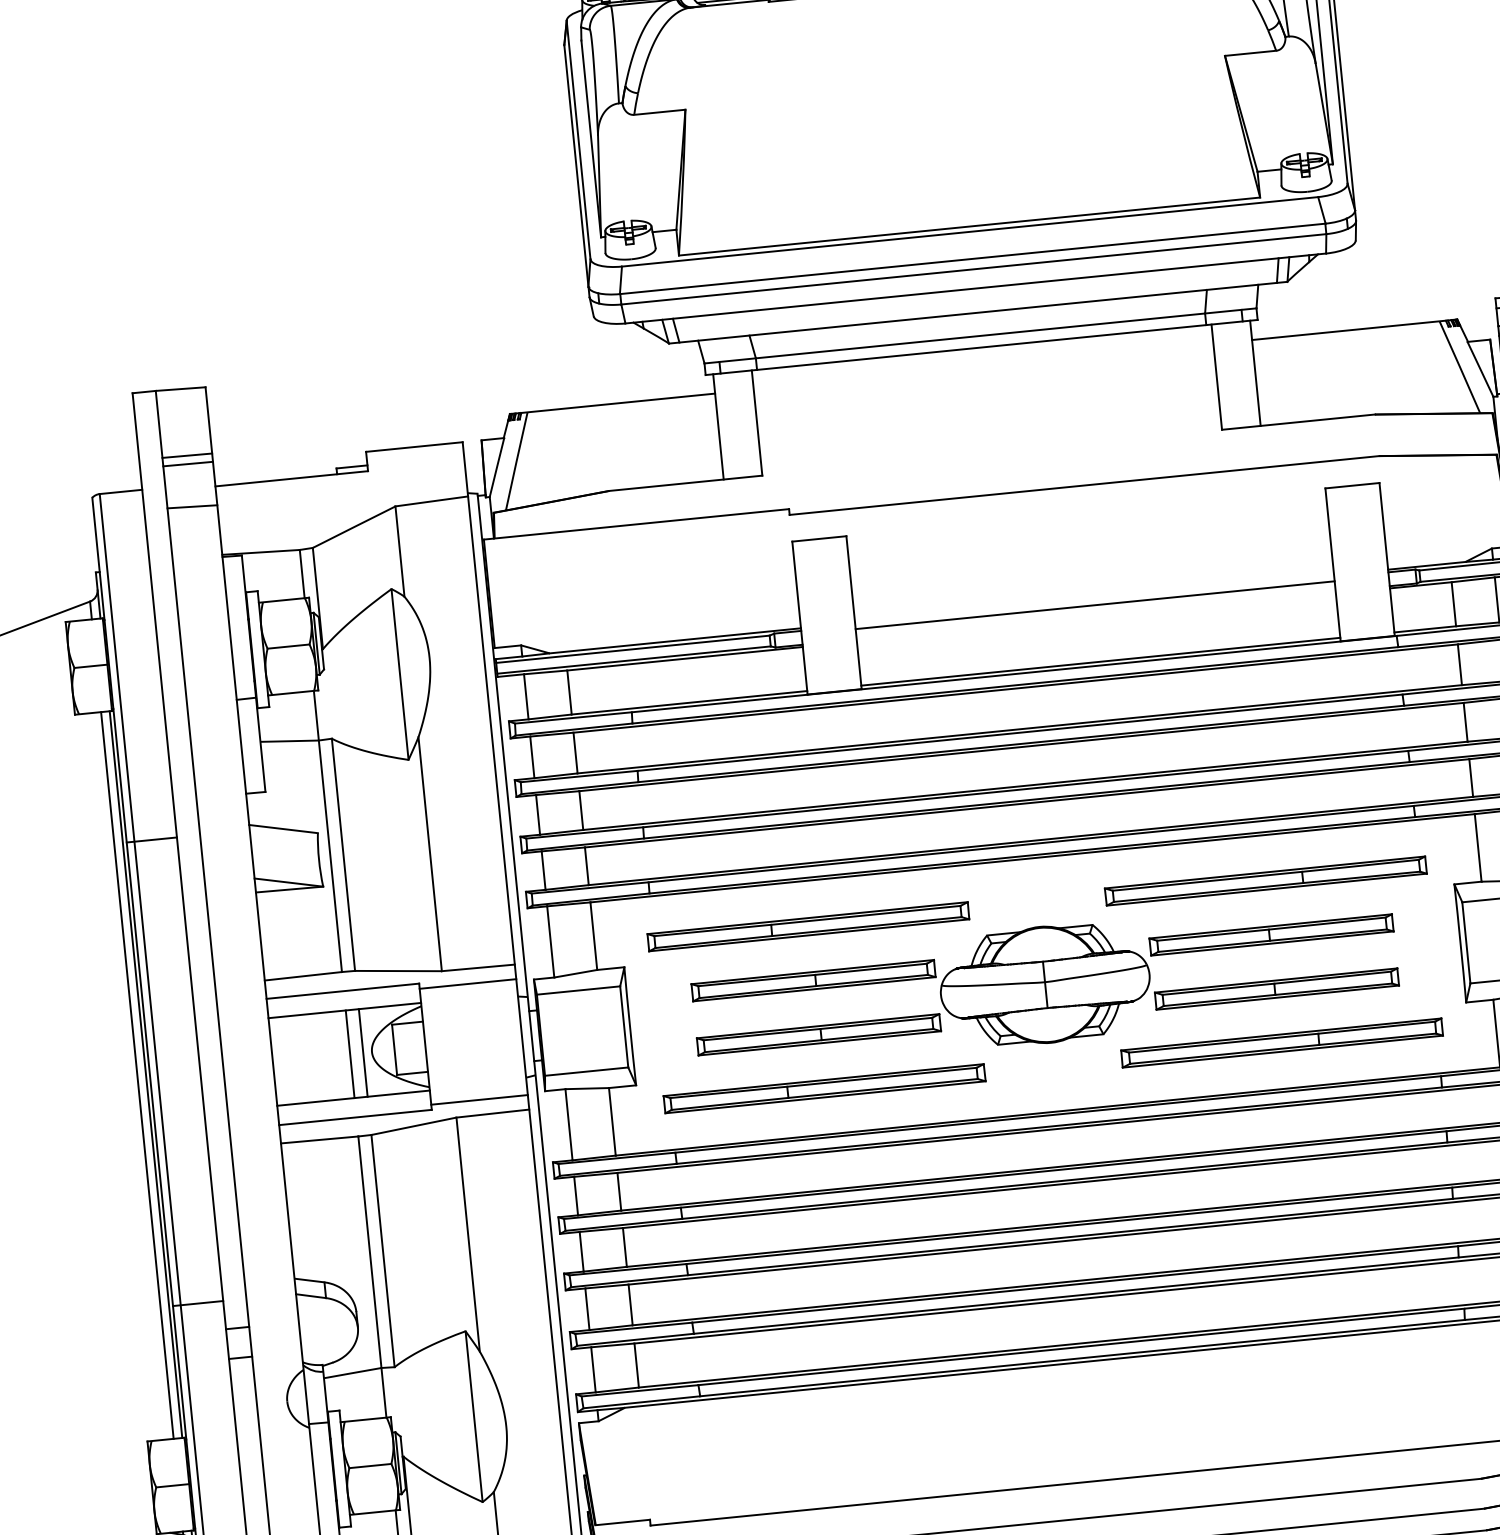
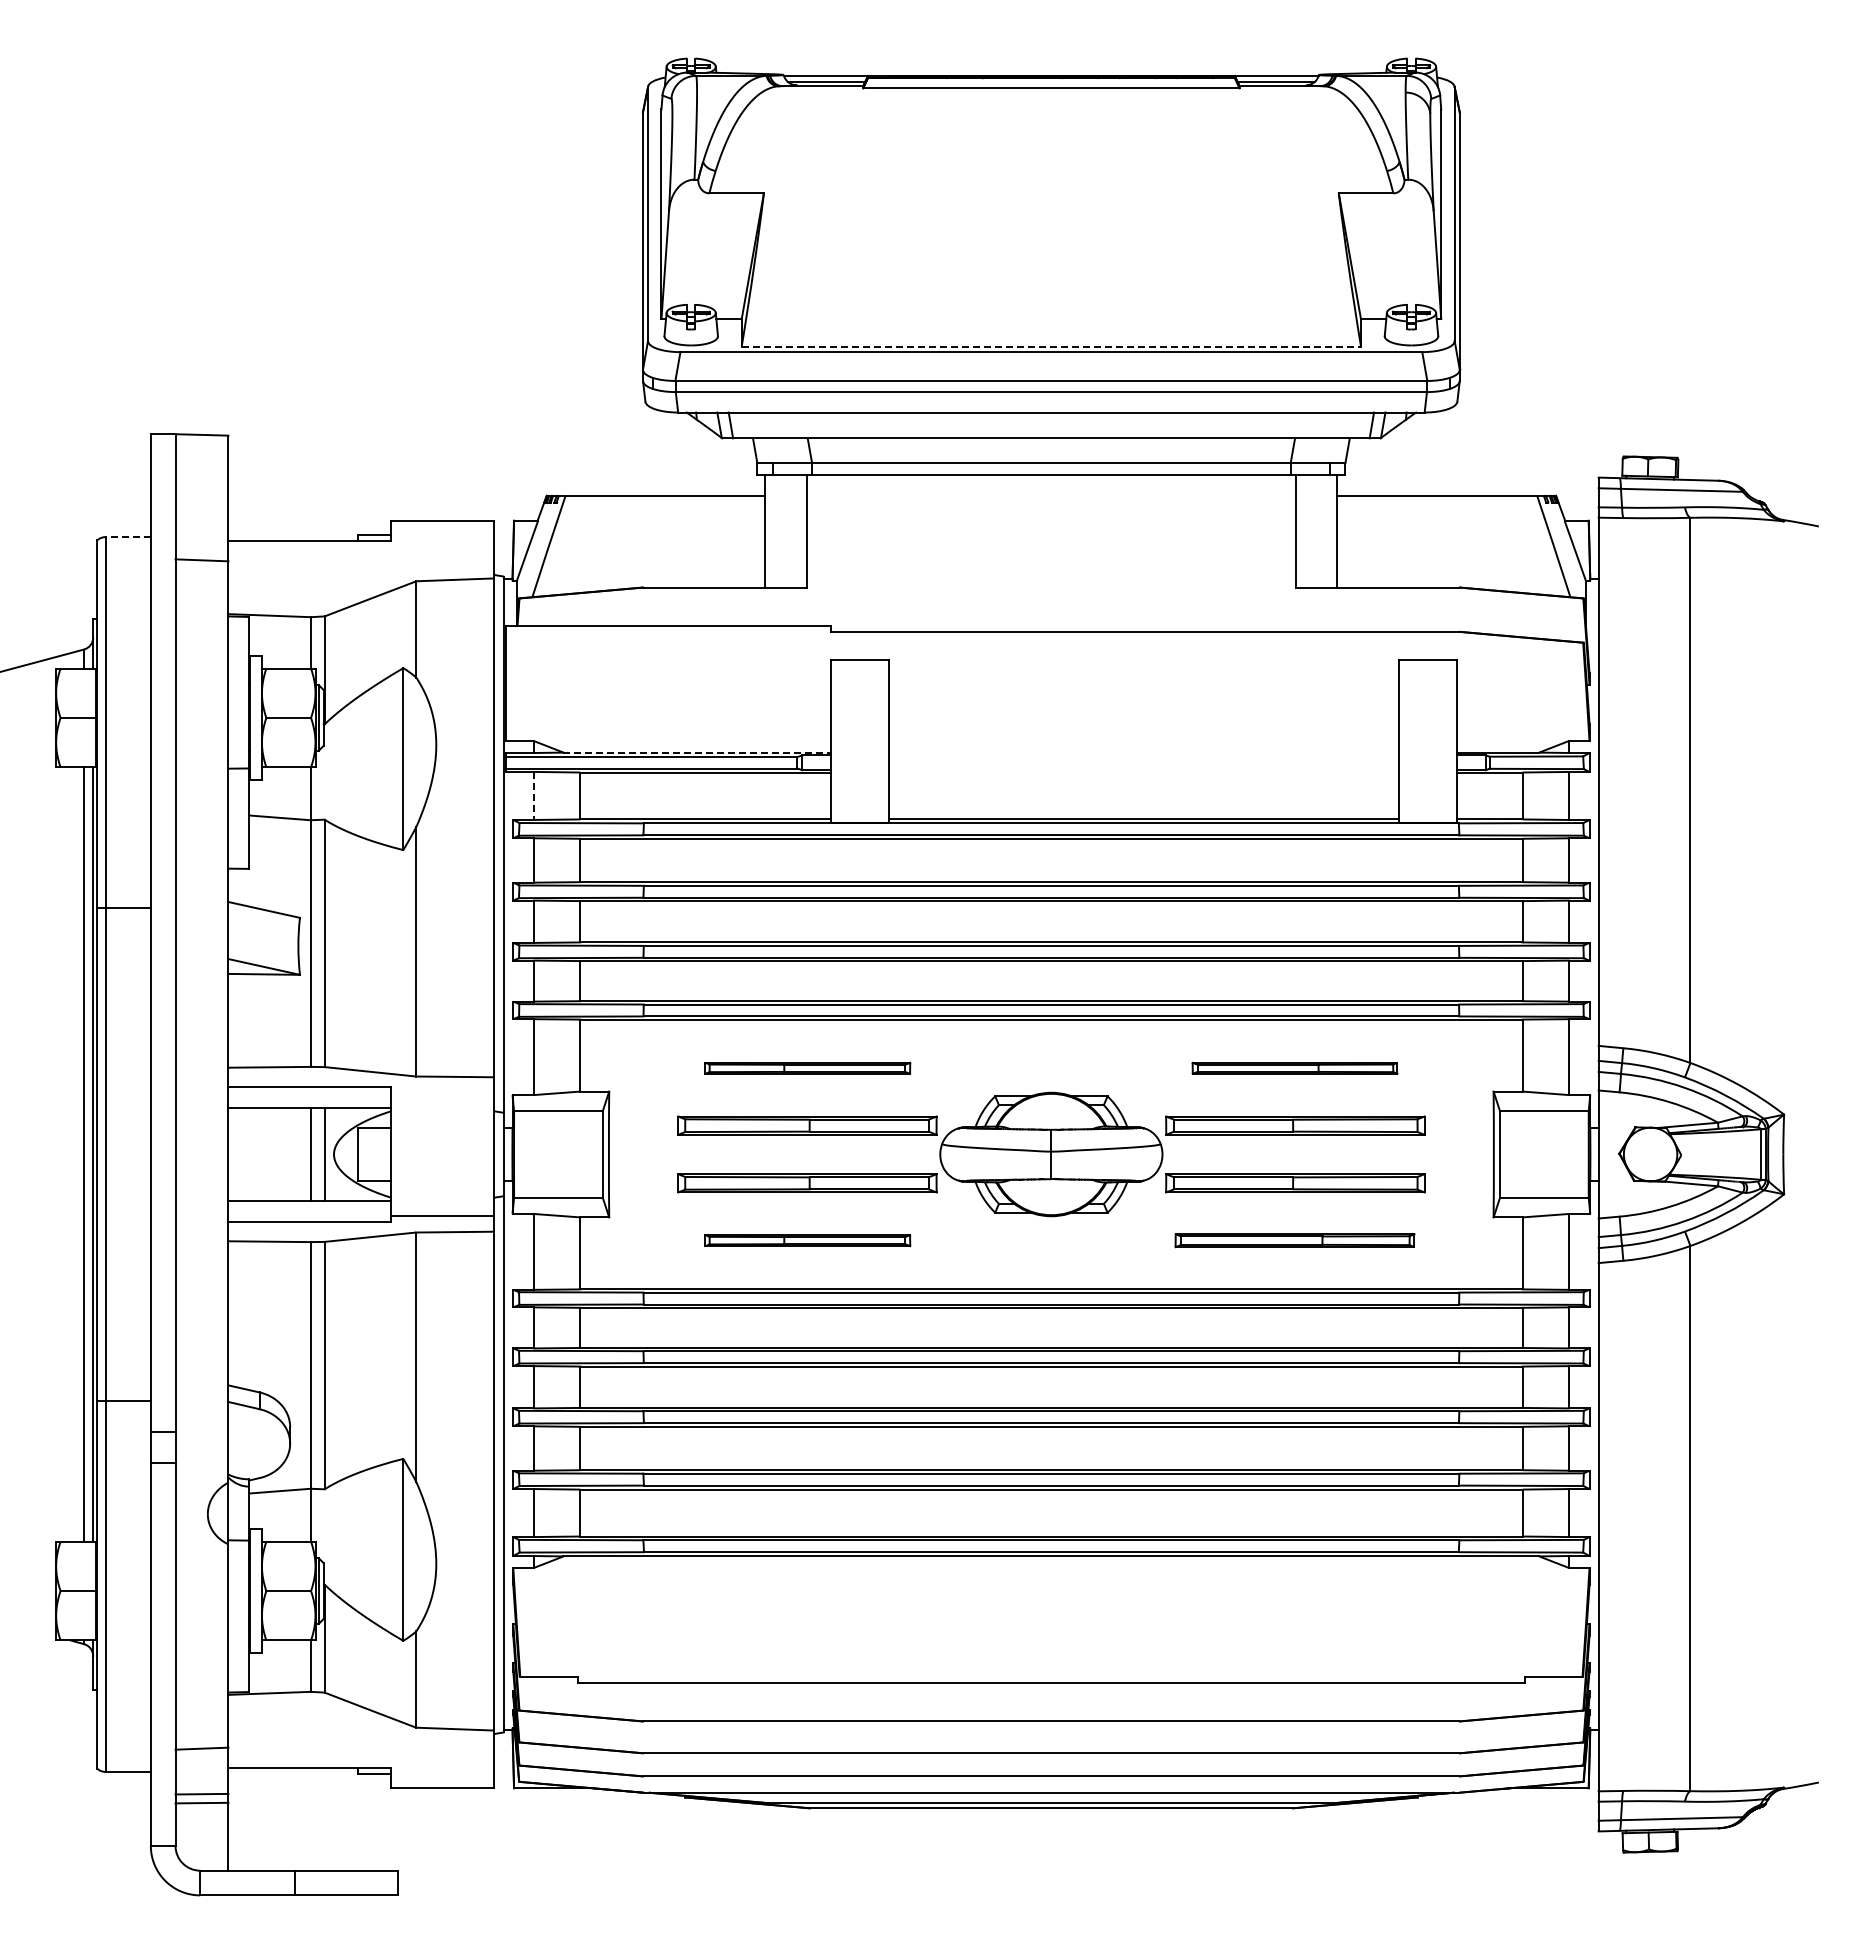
line: (969, 226) -> (1051, 346), solid -> dashed
line: (186, 455) -> (201, 505), removed
line: (187, 463) -> (201, 514), removed
line: (121, 492) -> (128, 537), solid -> dashed
line: (1094, 605) -> (1143, 759), removed
line: (675, 640) -> (697, 752), solid -> dashed
line: (526, 697) -> (534, 796), solid -> dashed
part: (1265, 881) -> (1294, 1068), size x0.6
part: (808, 927) -> (807, 1068), size x0.6
line: (467, 983) -> (442, 1092), removed
part: (1281, 1042) -> (1294, 1240), size x0.7
part: (824, 1088) -> (807, 1240), size x0.6

